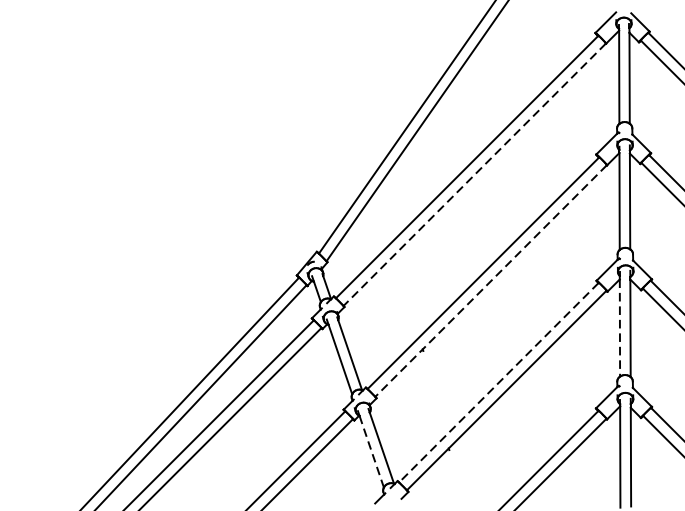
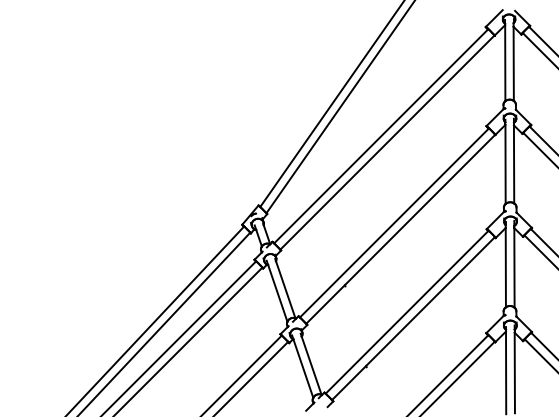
line: (474, 175) -> (387, 143), dashed -> solid
line: (490, 281) -> (400, 229), dashed -> solid
line: (619, 327) -> (505, 267), dashed -> solid
line: (498, 382) -> (406, 312), dashed -> solid
line: (371, 451) -> (303, 368), dashed -> solid

